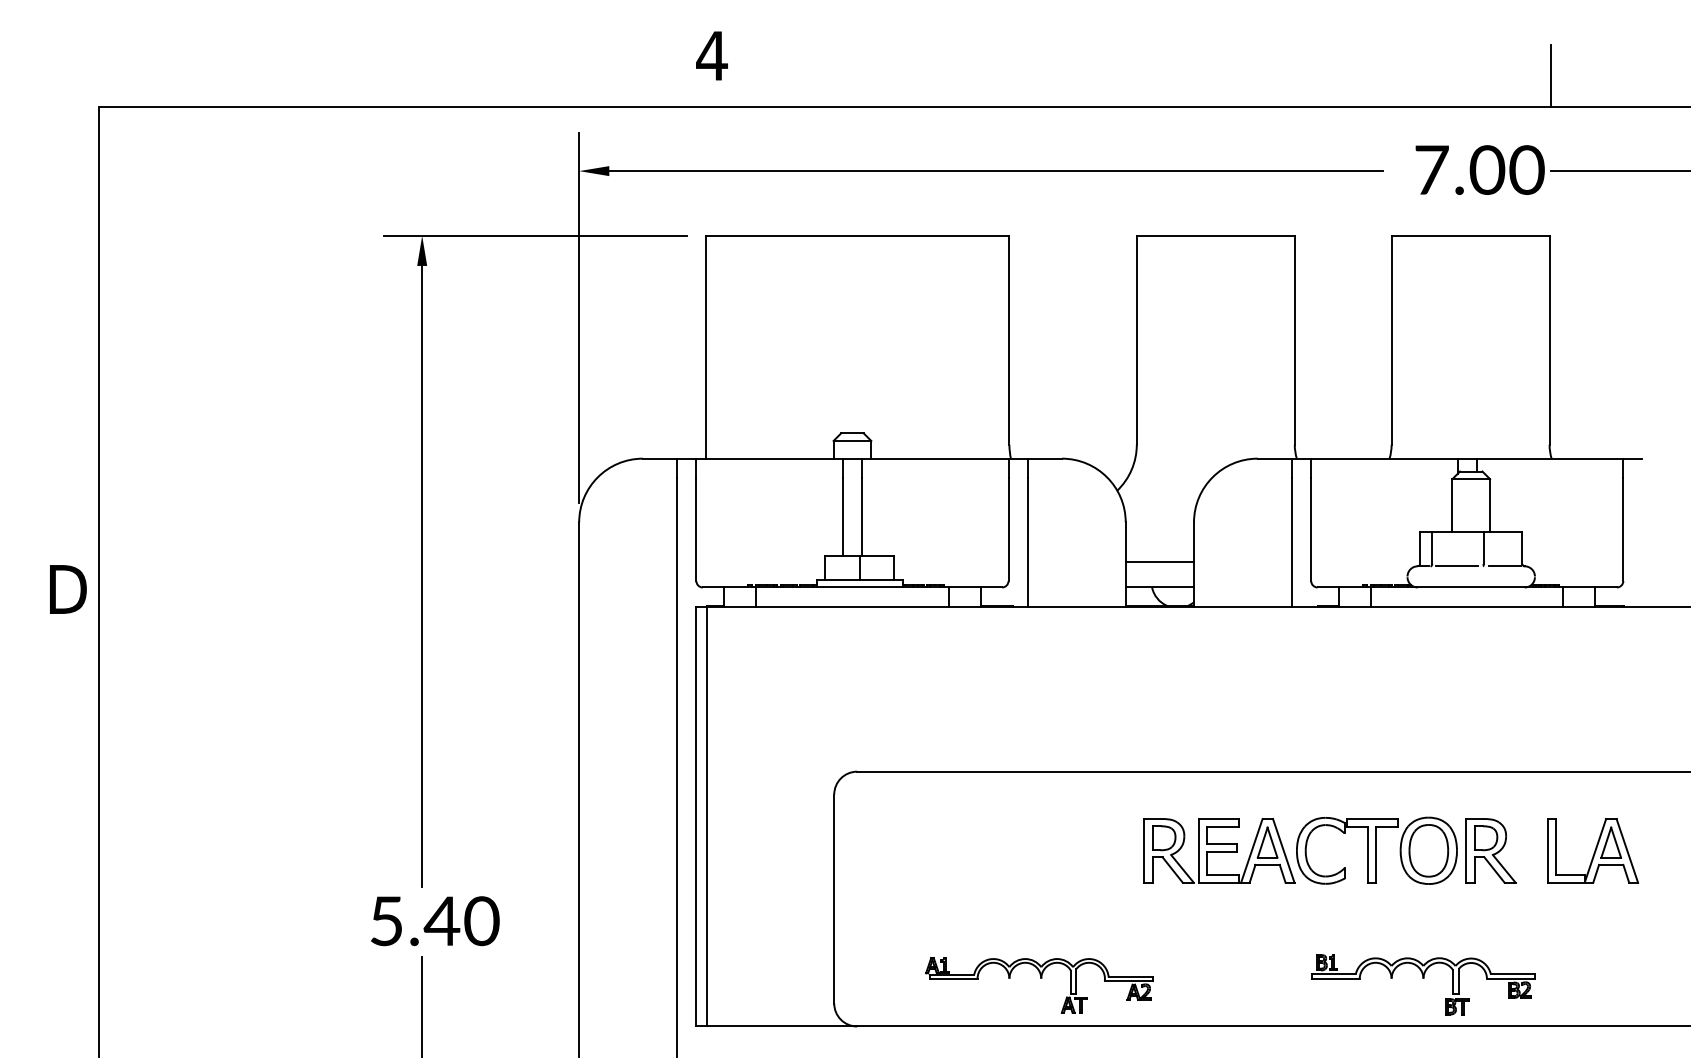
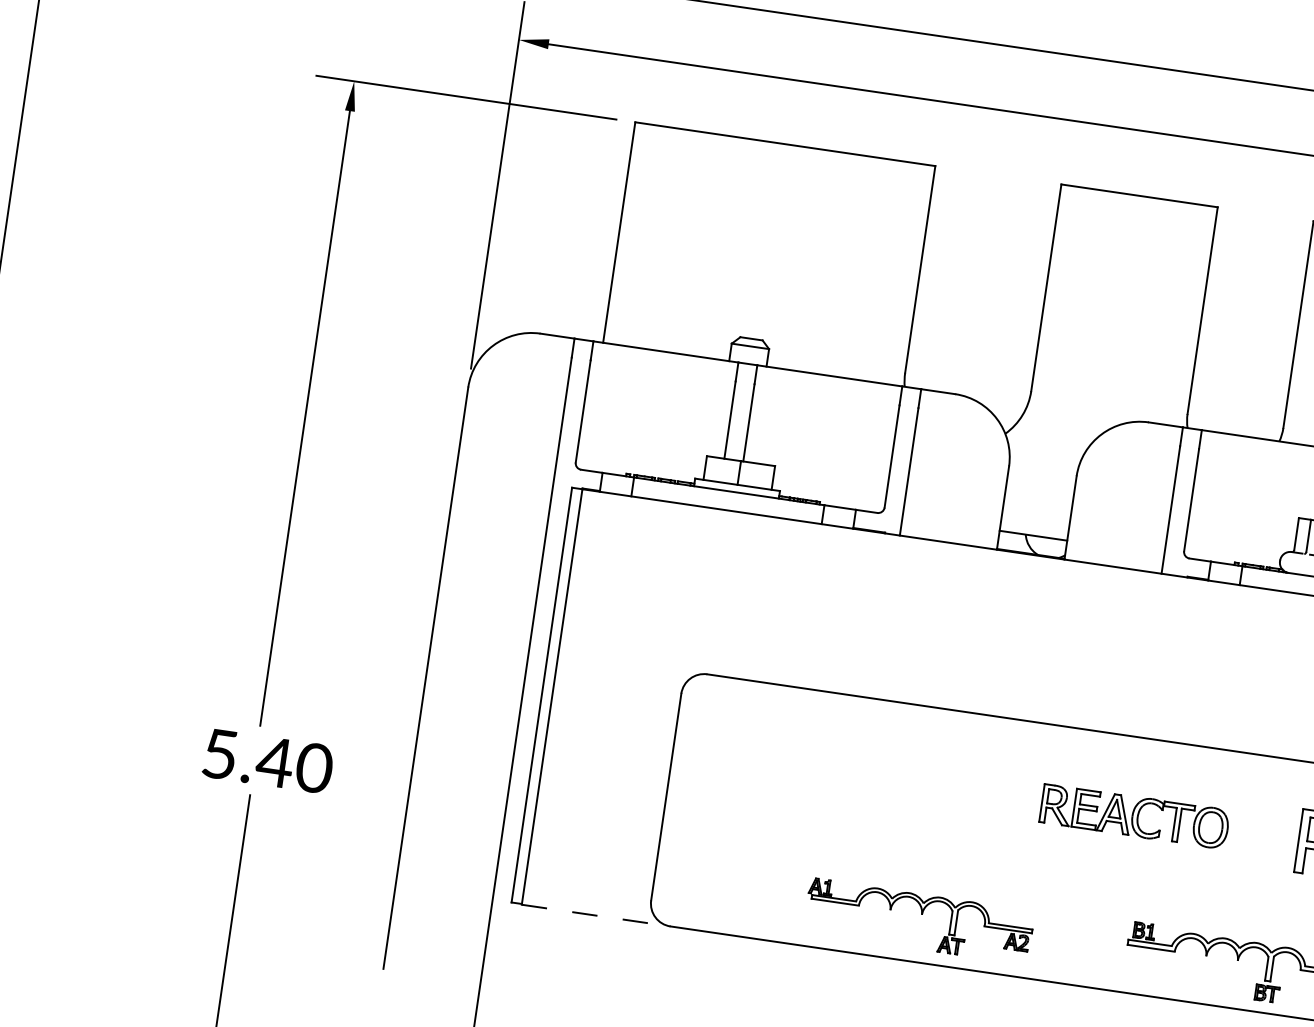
line: (1159, 561) -> (1036, 509), removed
part: (1300, 850) -> (1134, 816), size x0.6
part: (1040, 978) -> (921, 914), moved
line: (782, 1026) -> (596, 915), solid -> dashed

